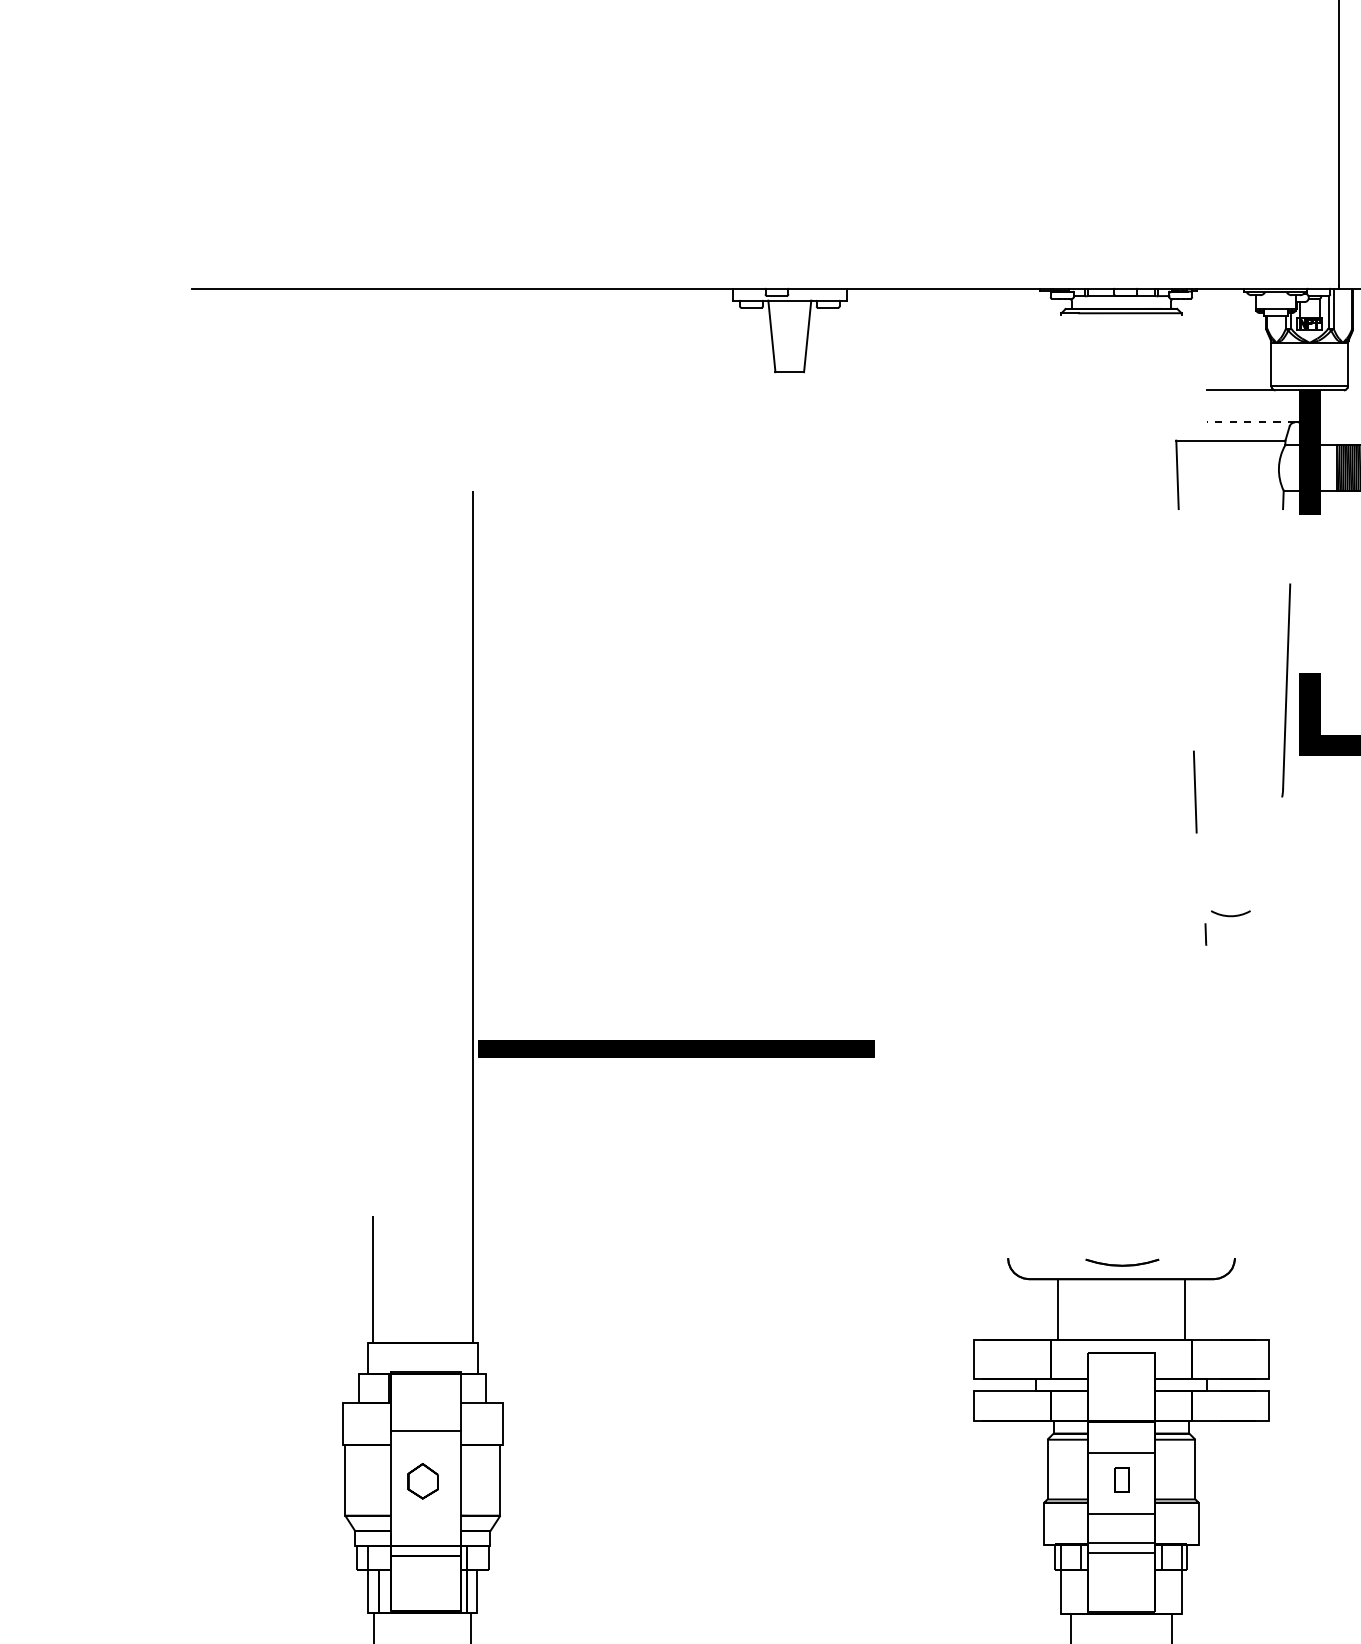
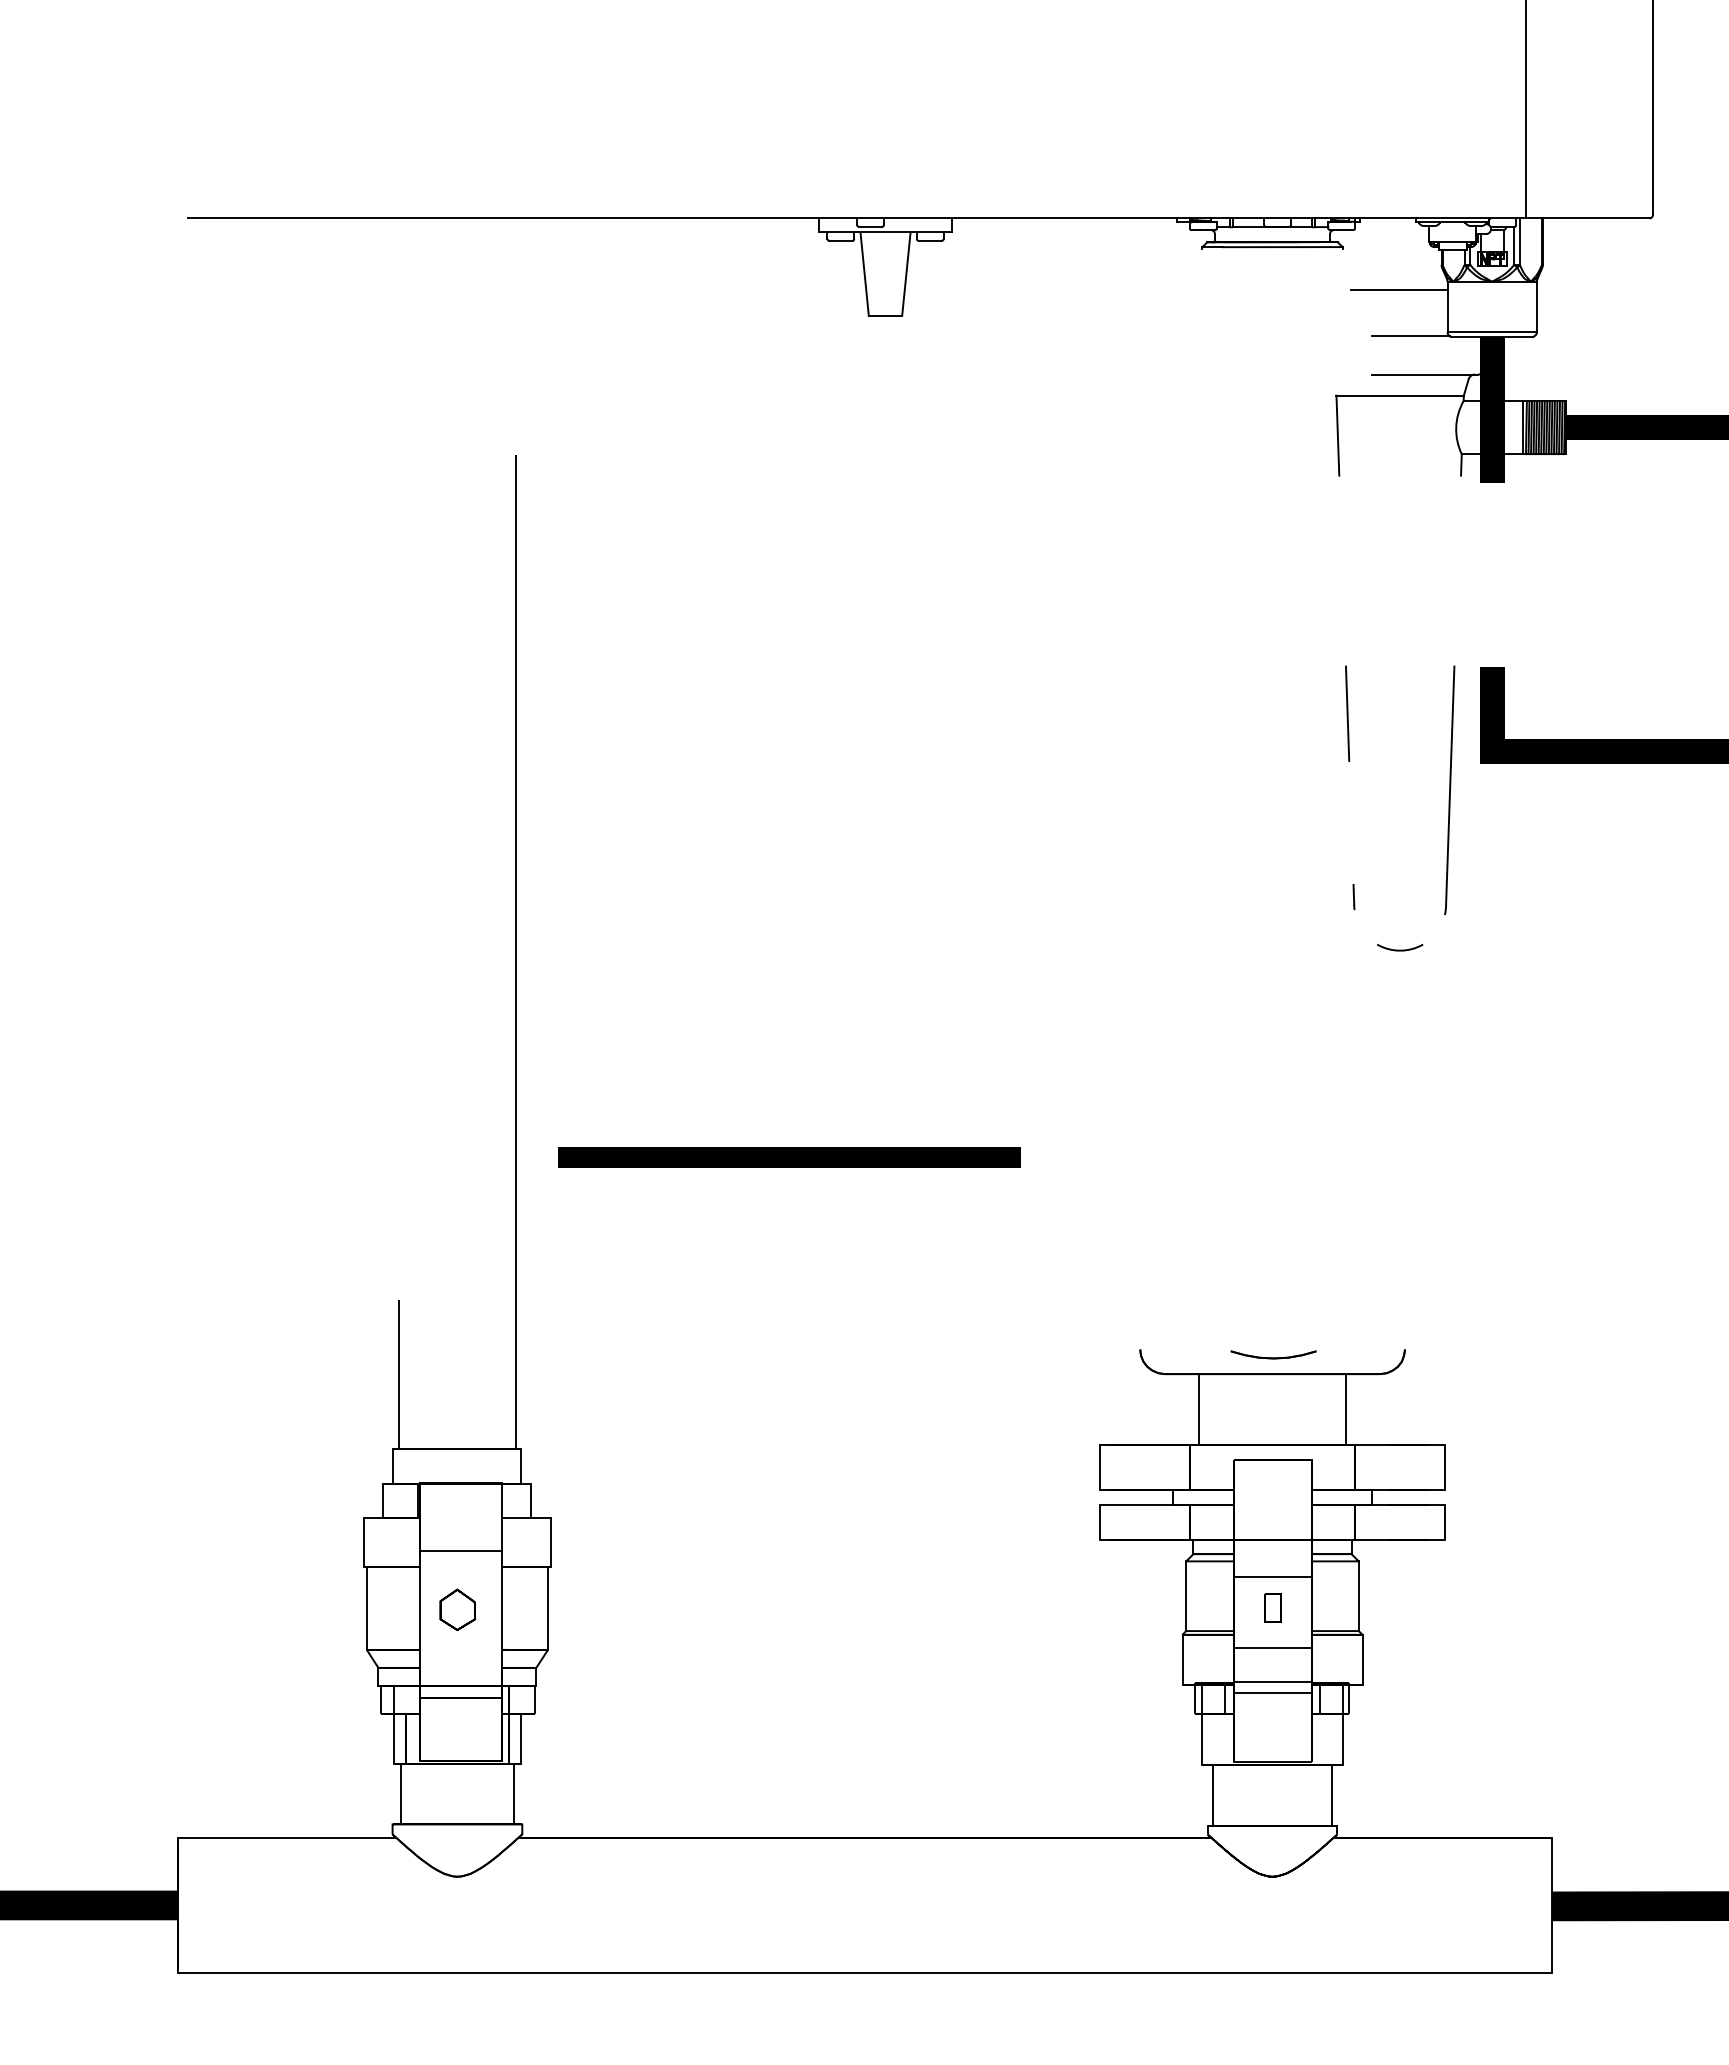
line: (1229, 349) -> (1398, 289), added
line: (1250, 422) -> (1423, 374), dashed -> solid
line: (1286, 689) -> (1449, 789), moved
line: (1195, 791) -> (1347, 713), moved
line: (1205, 934) -> (1353, 897), moved
line: (676, 1048) -> (789, 1157), moved

